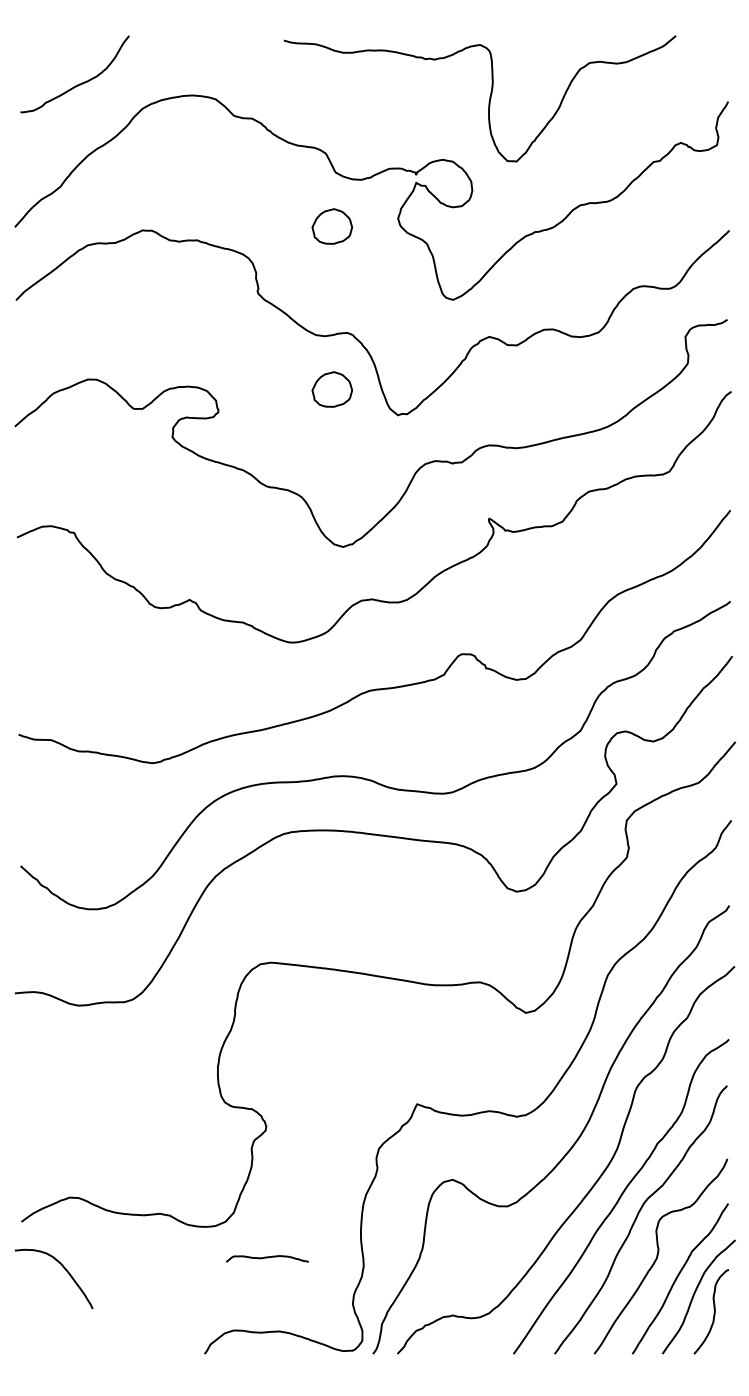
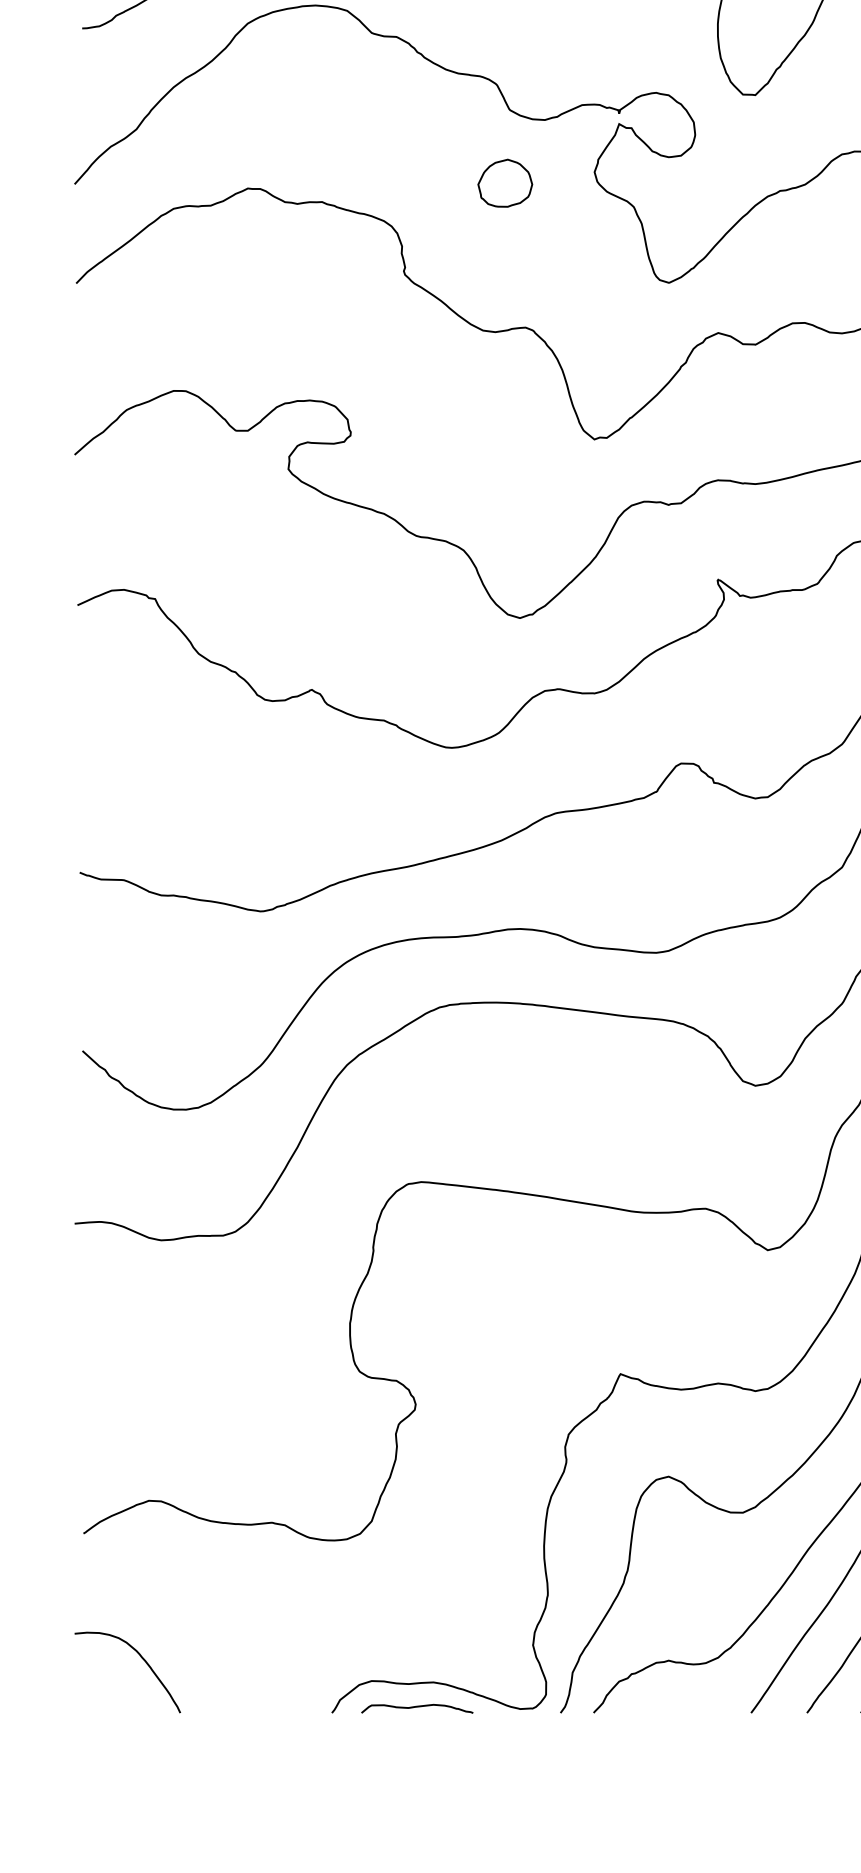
part: (332, 389) -> (505, 404), removed
curve: (267, 1258) -> (417, 1708), moved
curve: (63, 1268) -> (140, 1658), moved

